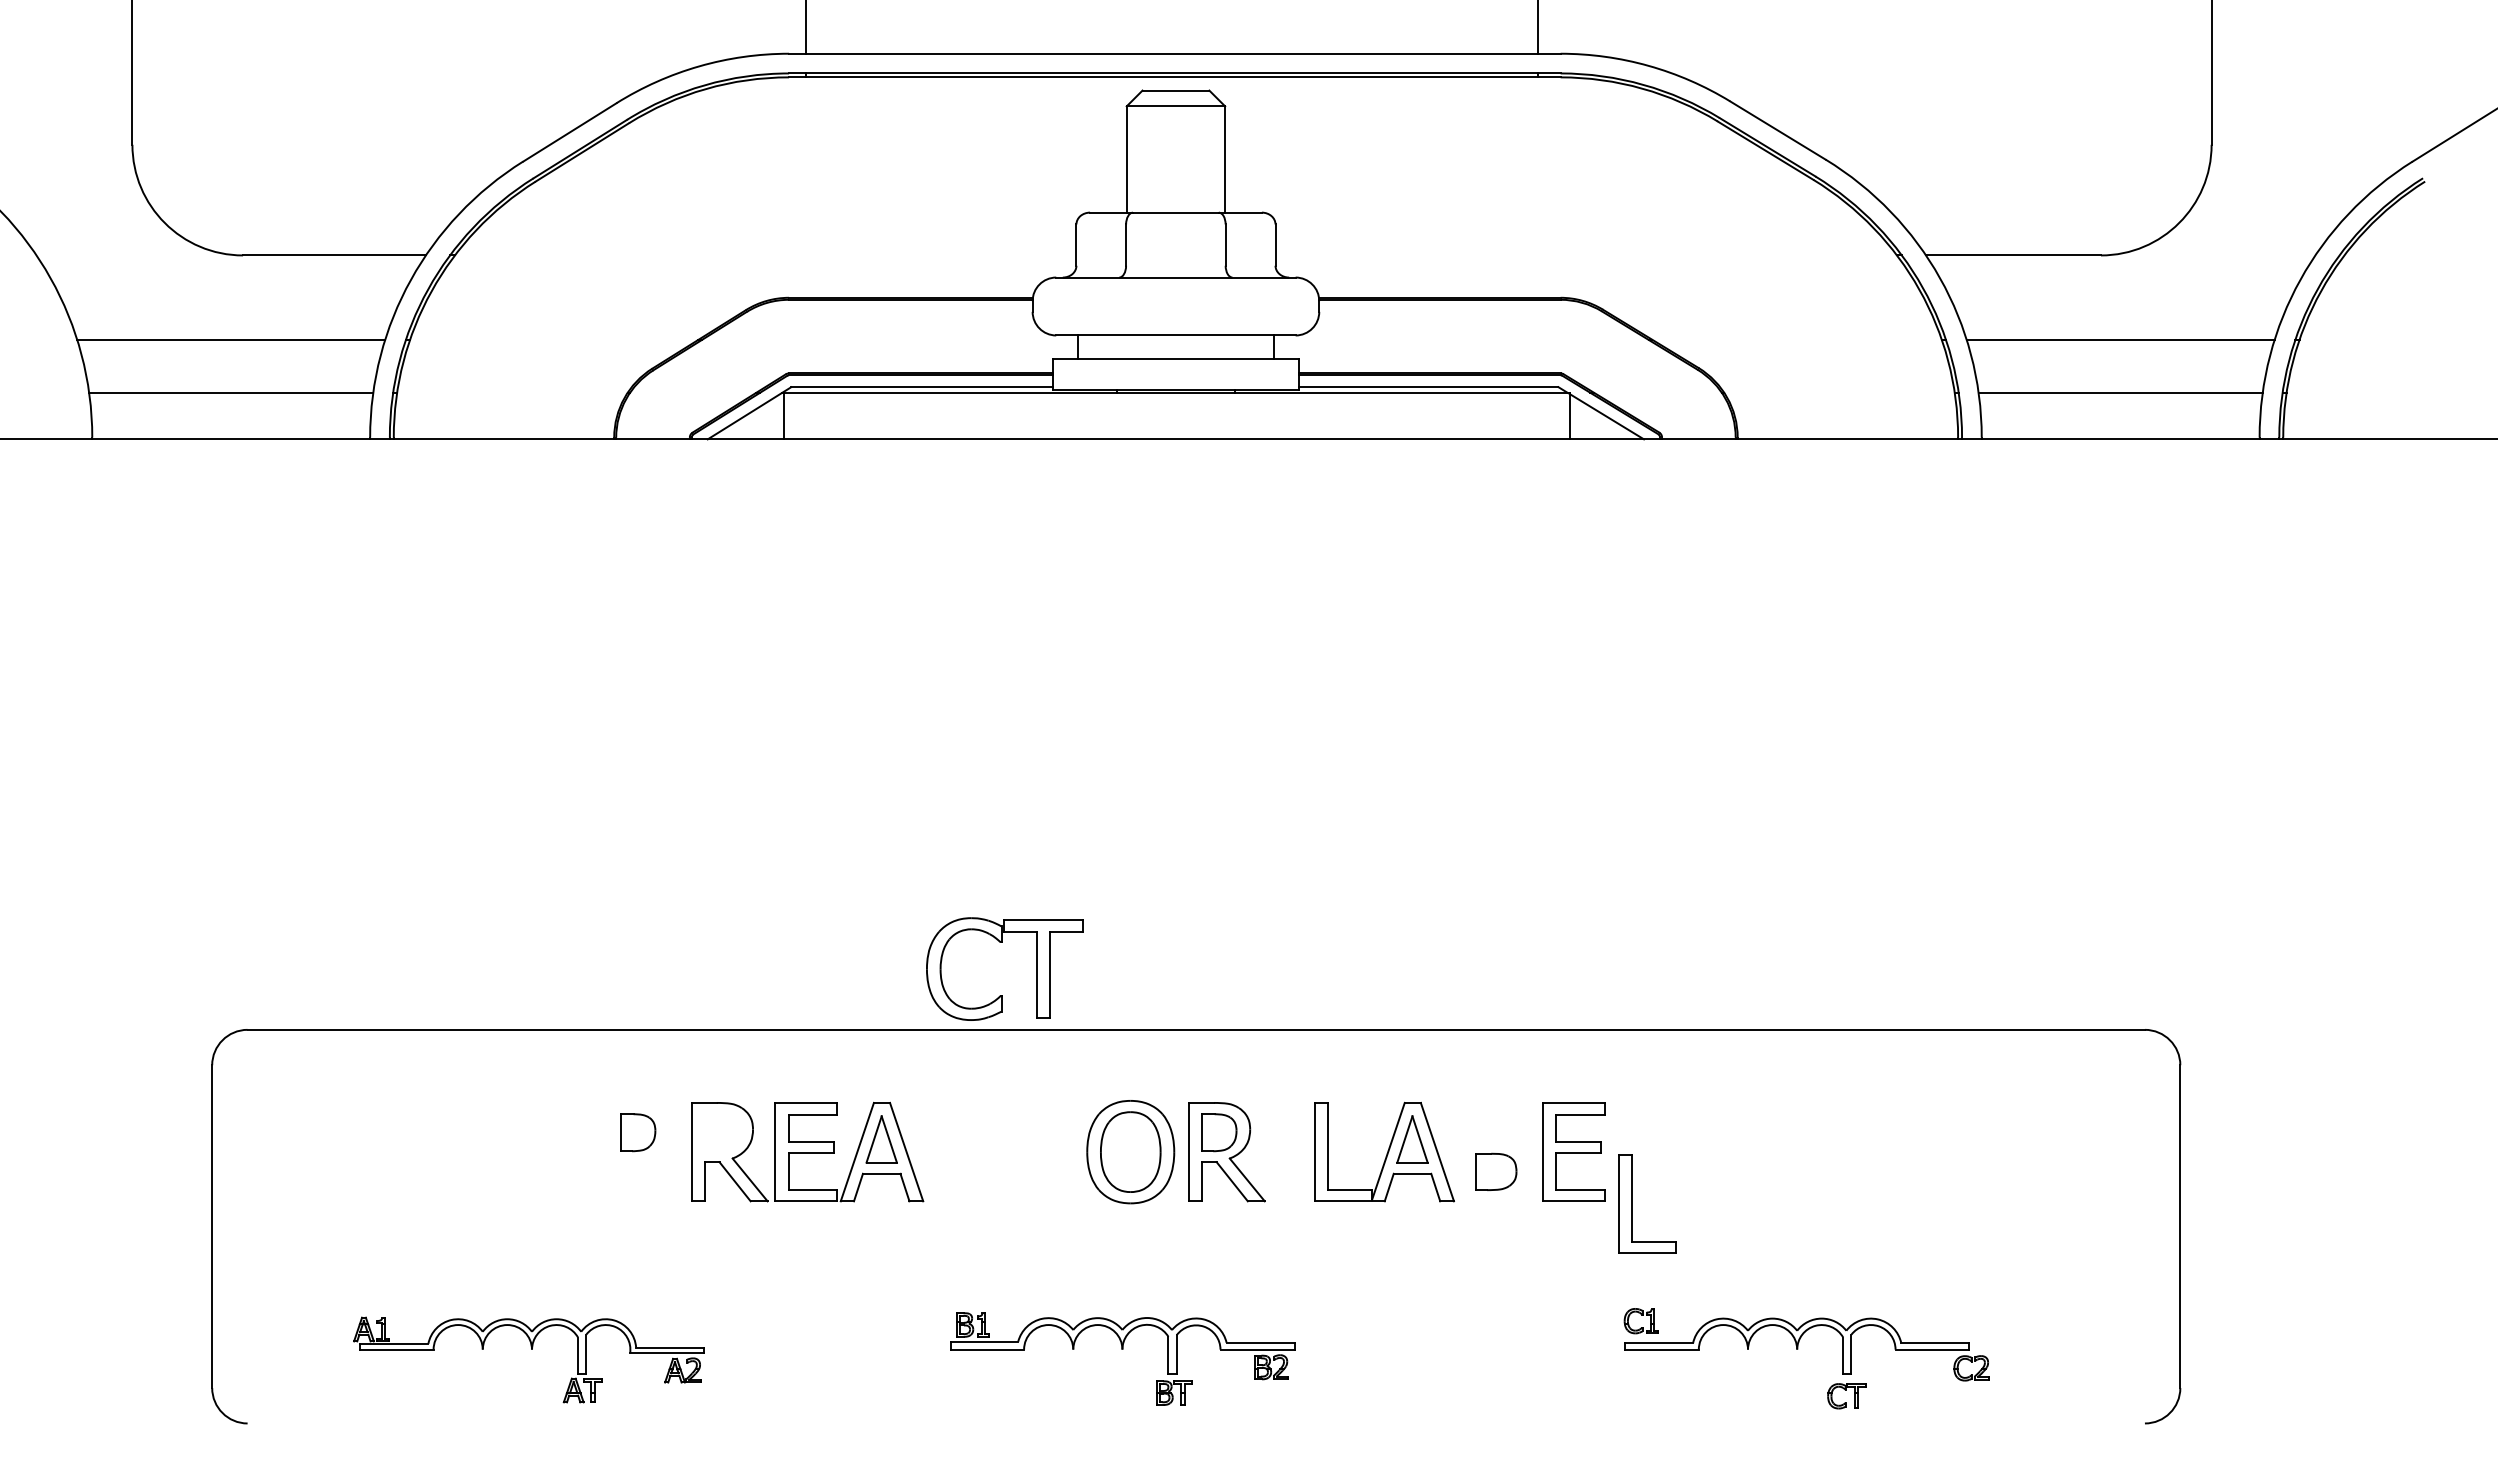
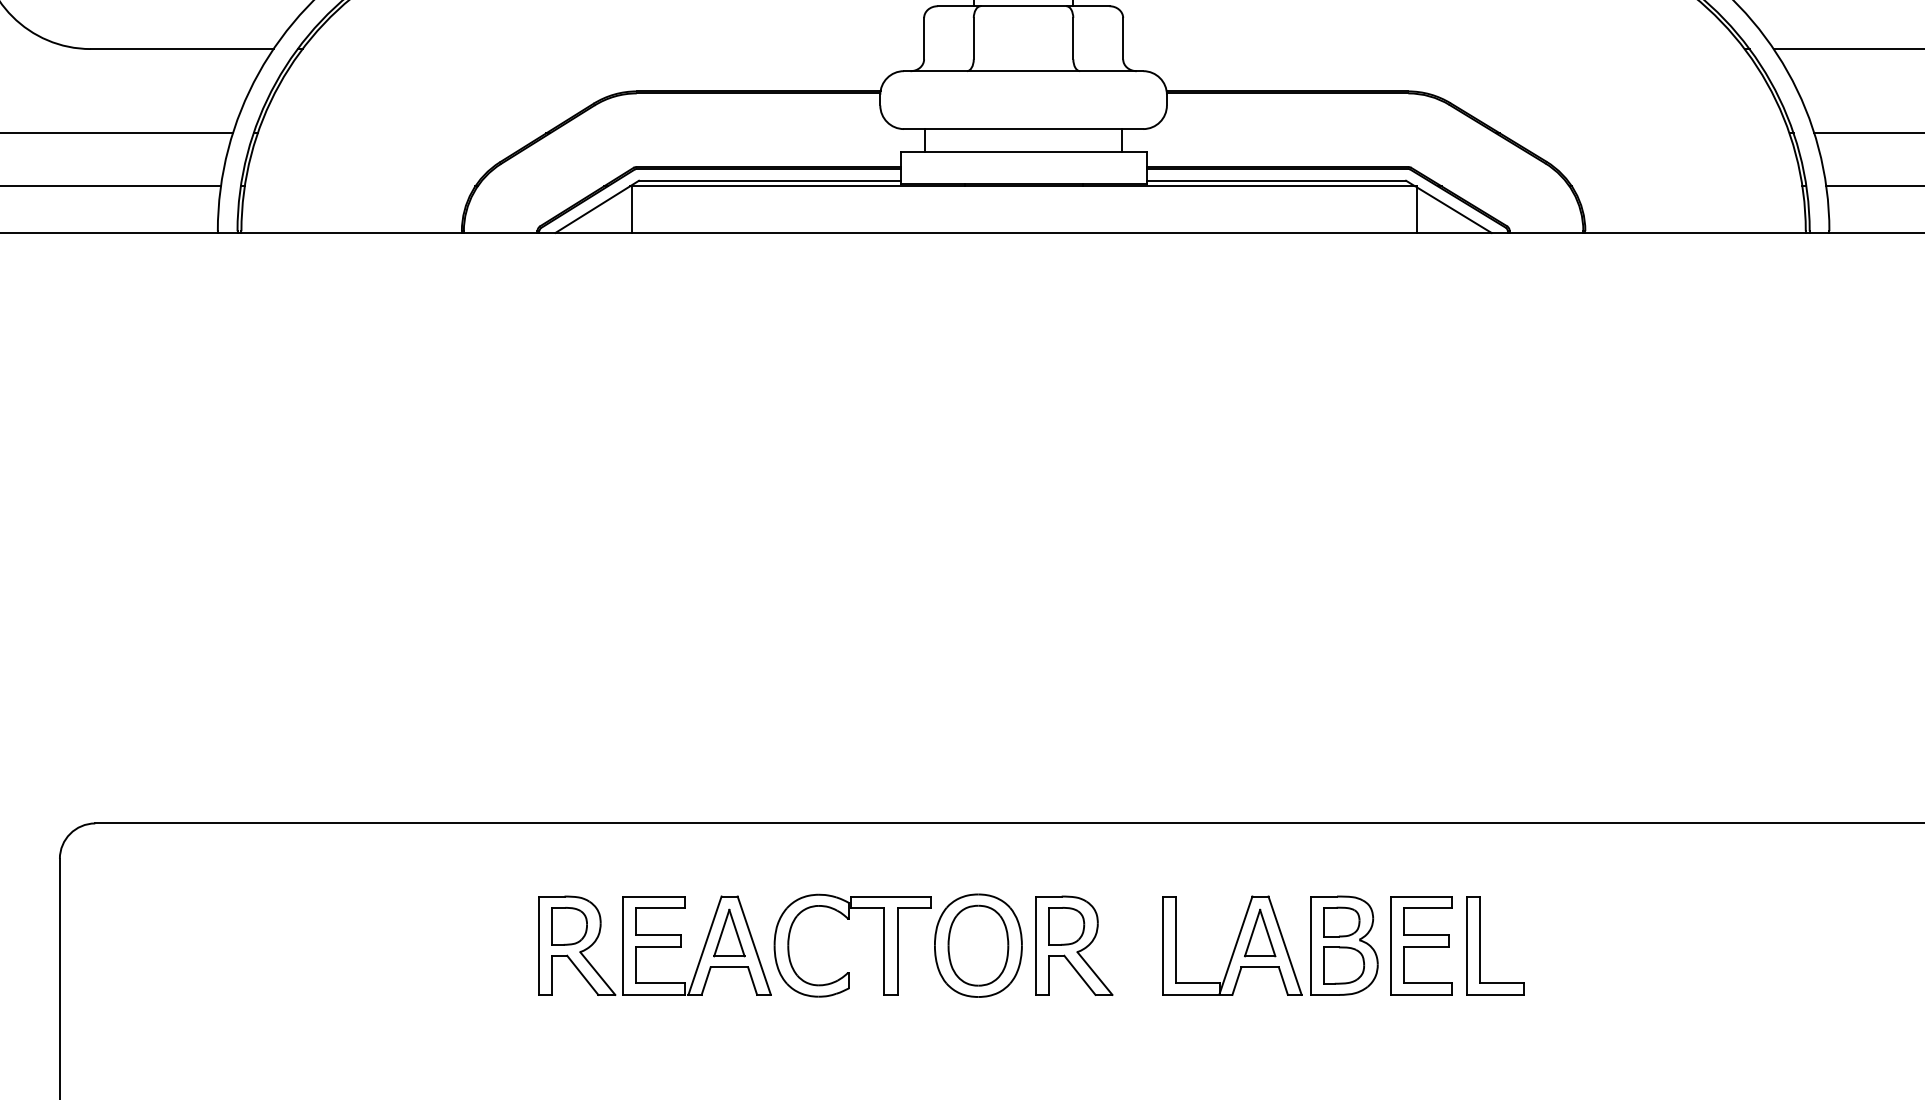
part: (1002, 942) -> (850, 919), moved
part: (638, 1132) -> (570, 926), moved
part: (1496, 1152) -> (1344, 946), added
part: (1632, 1203) -> (1480, 945), moved

